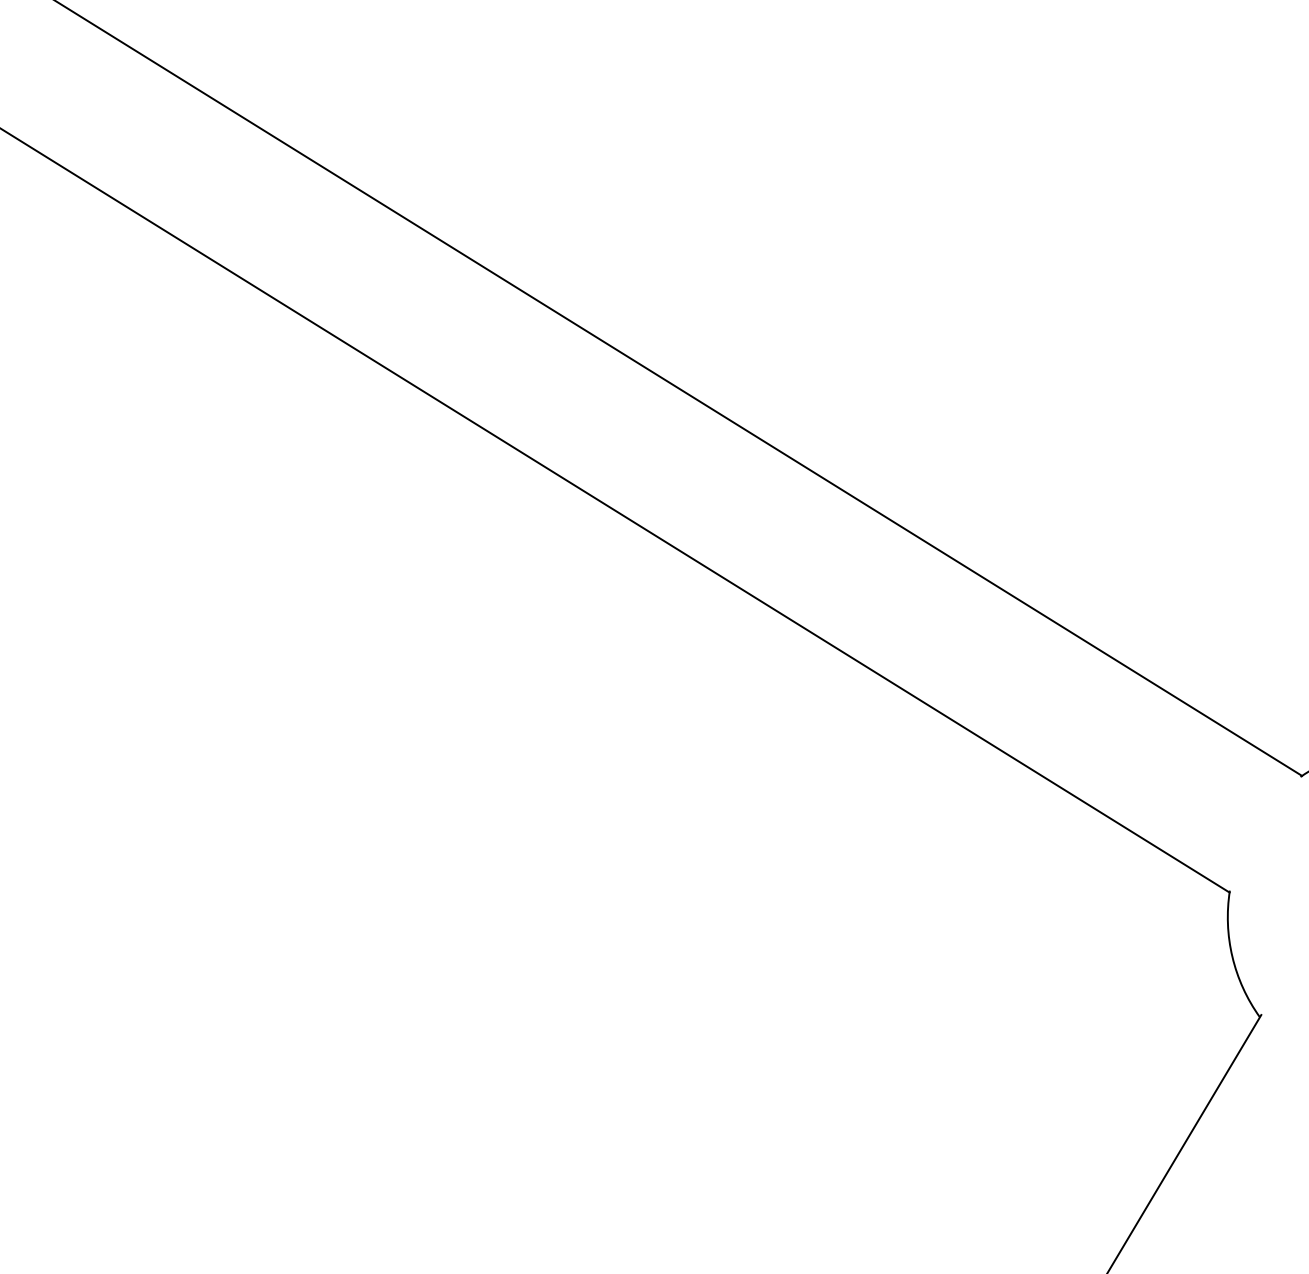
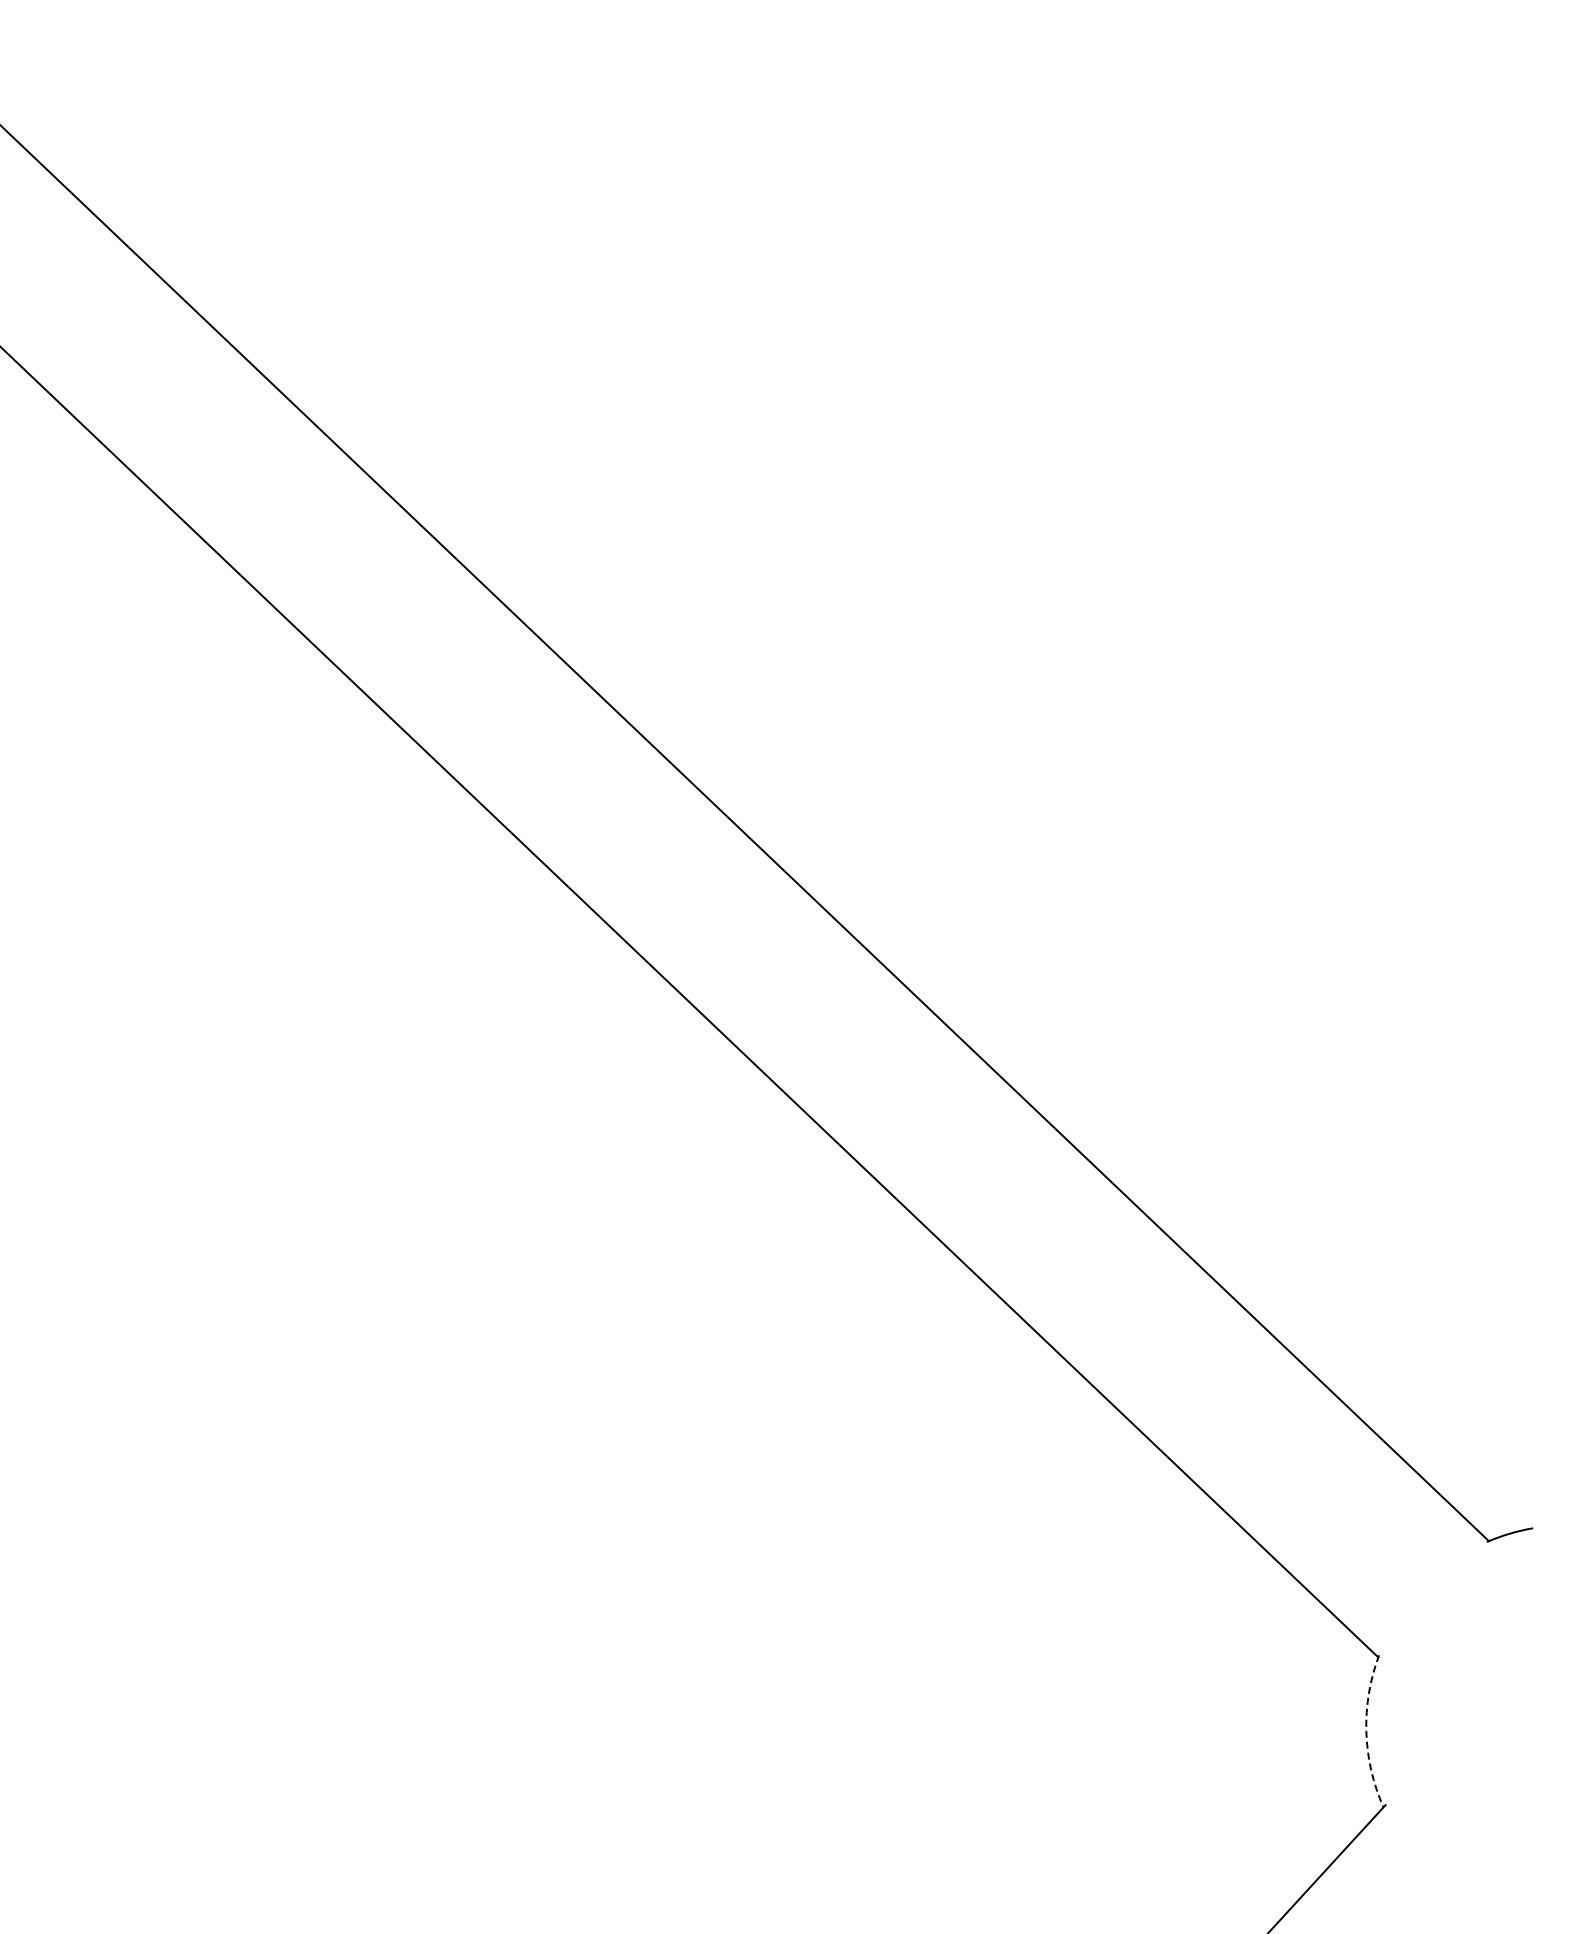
arc: (1232, 956) -> (1366, 1731), solid -> dashed

